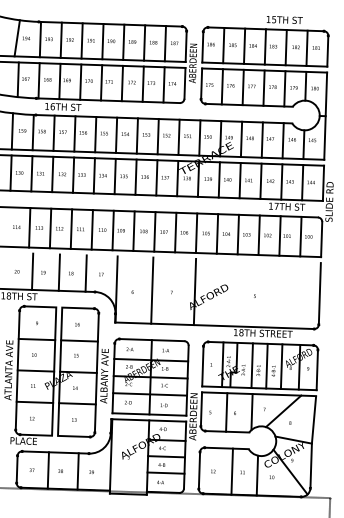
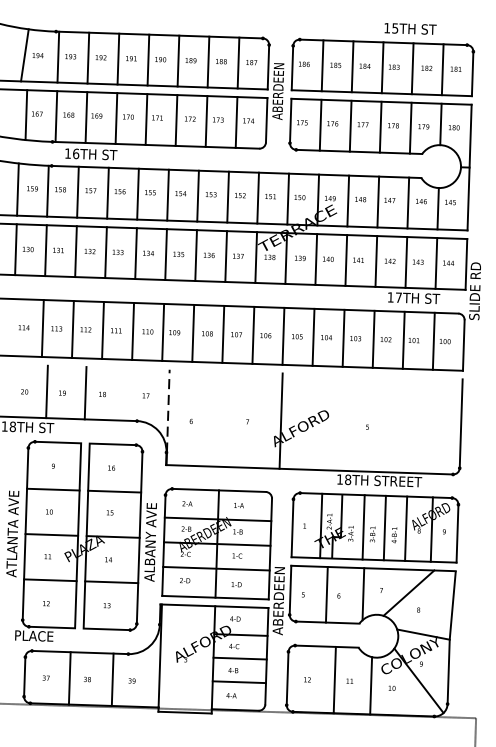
line: (85, 273) -> (123, 394), removed
line: (116, 285) -> (167, 411), solid -> dashed
line: (152, 290) -> (219, 418), removed

